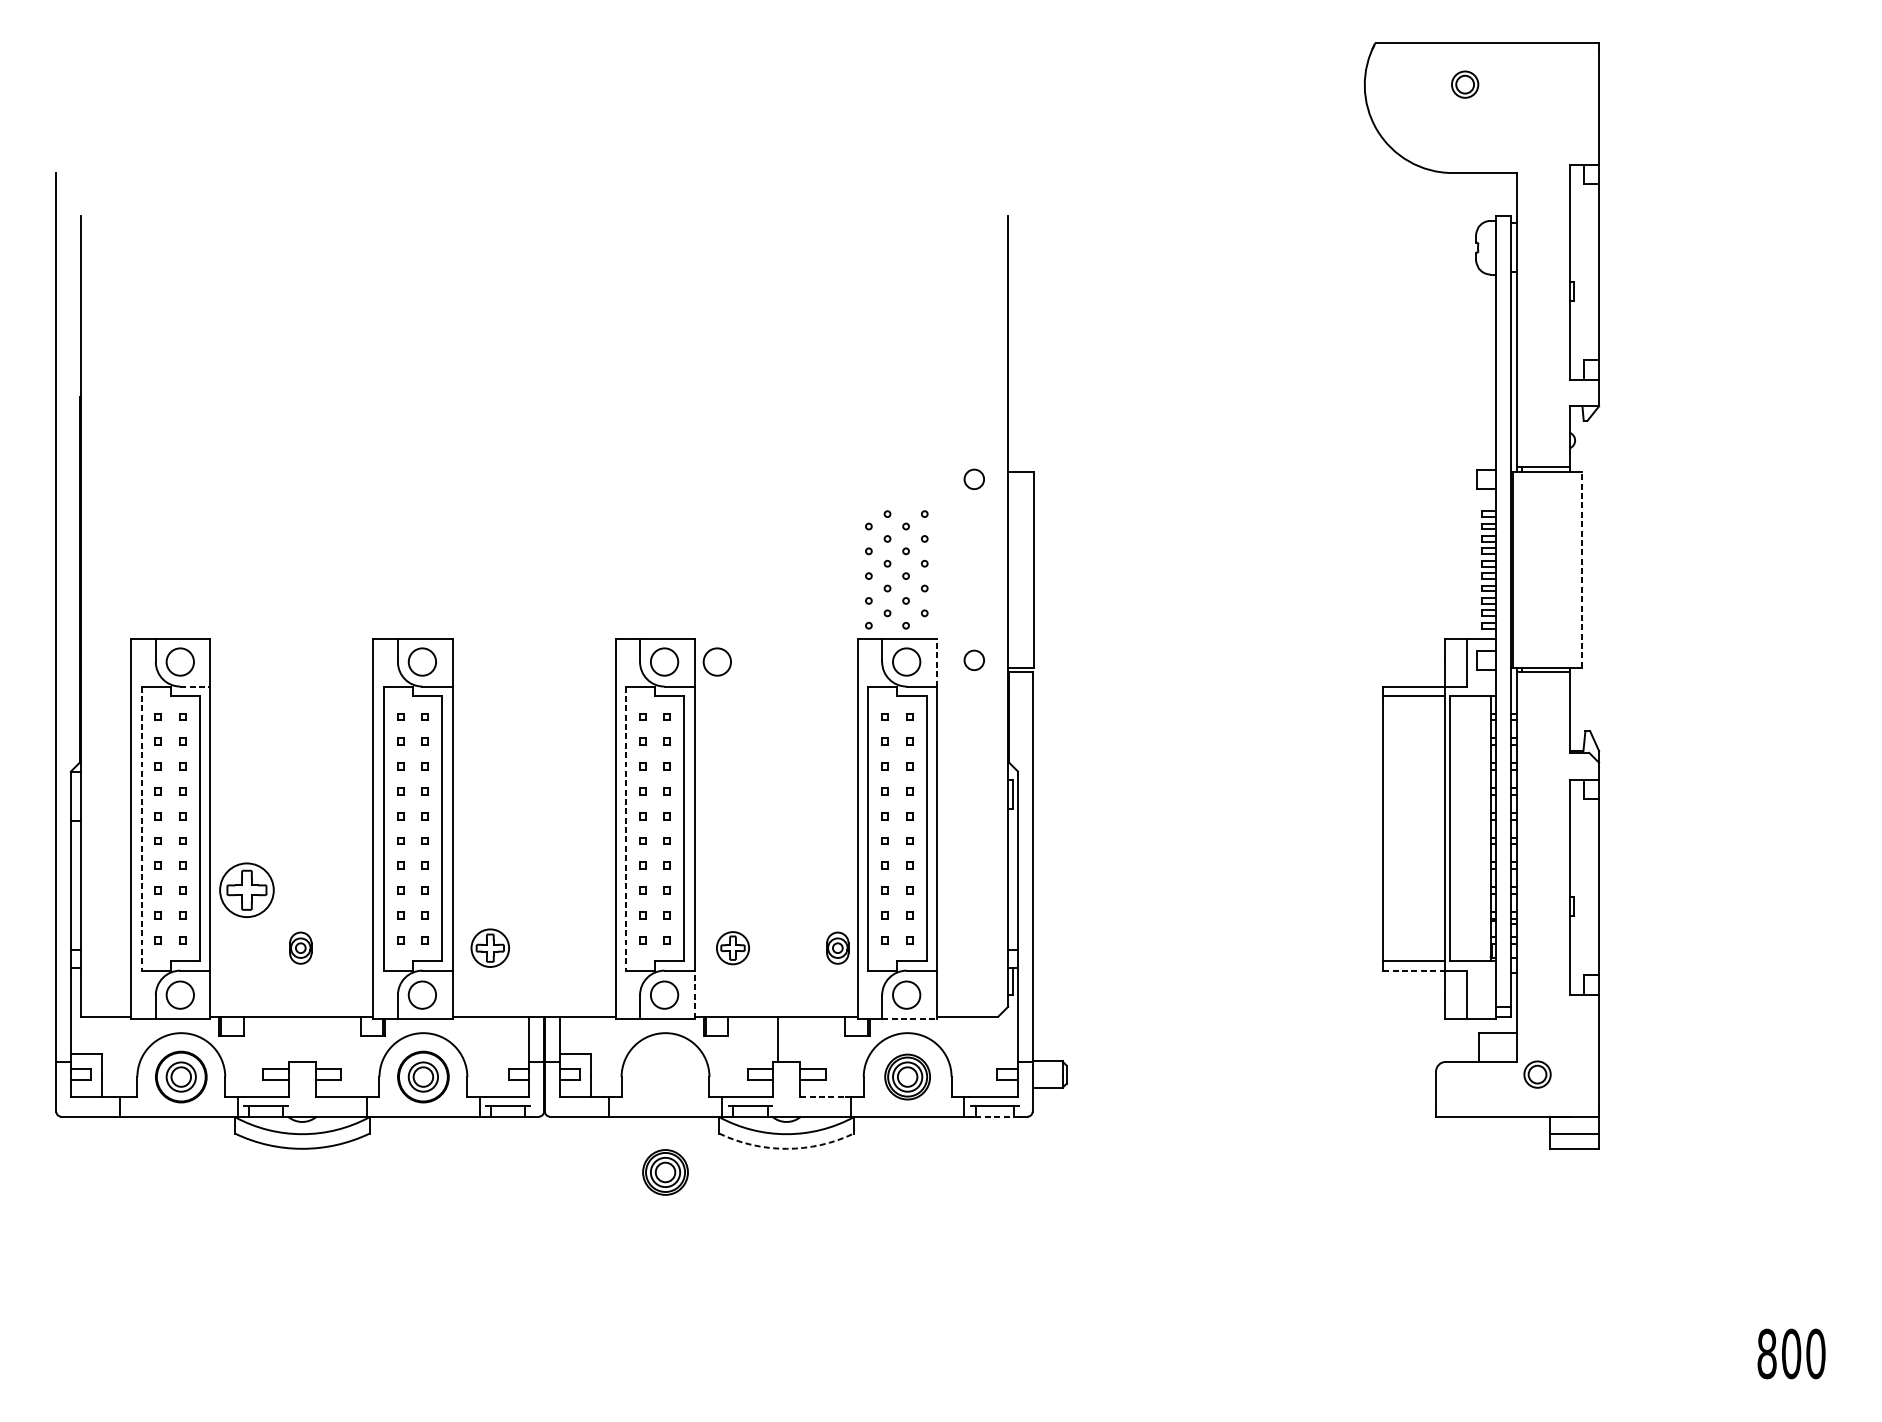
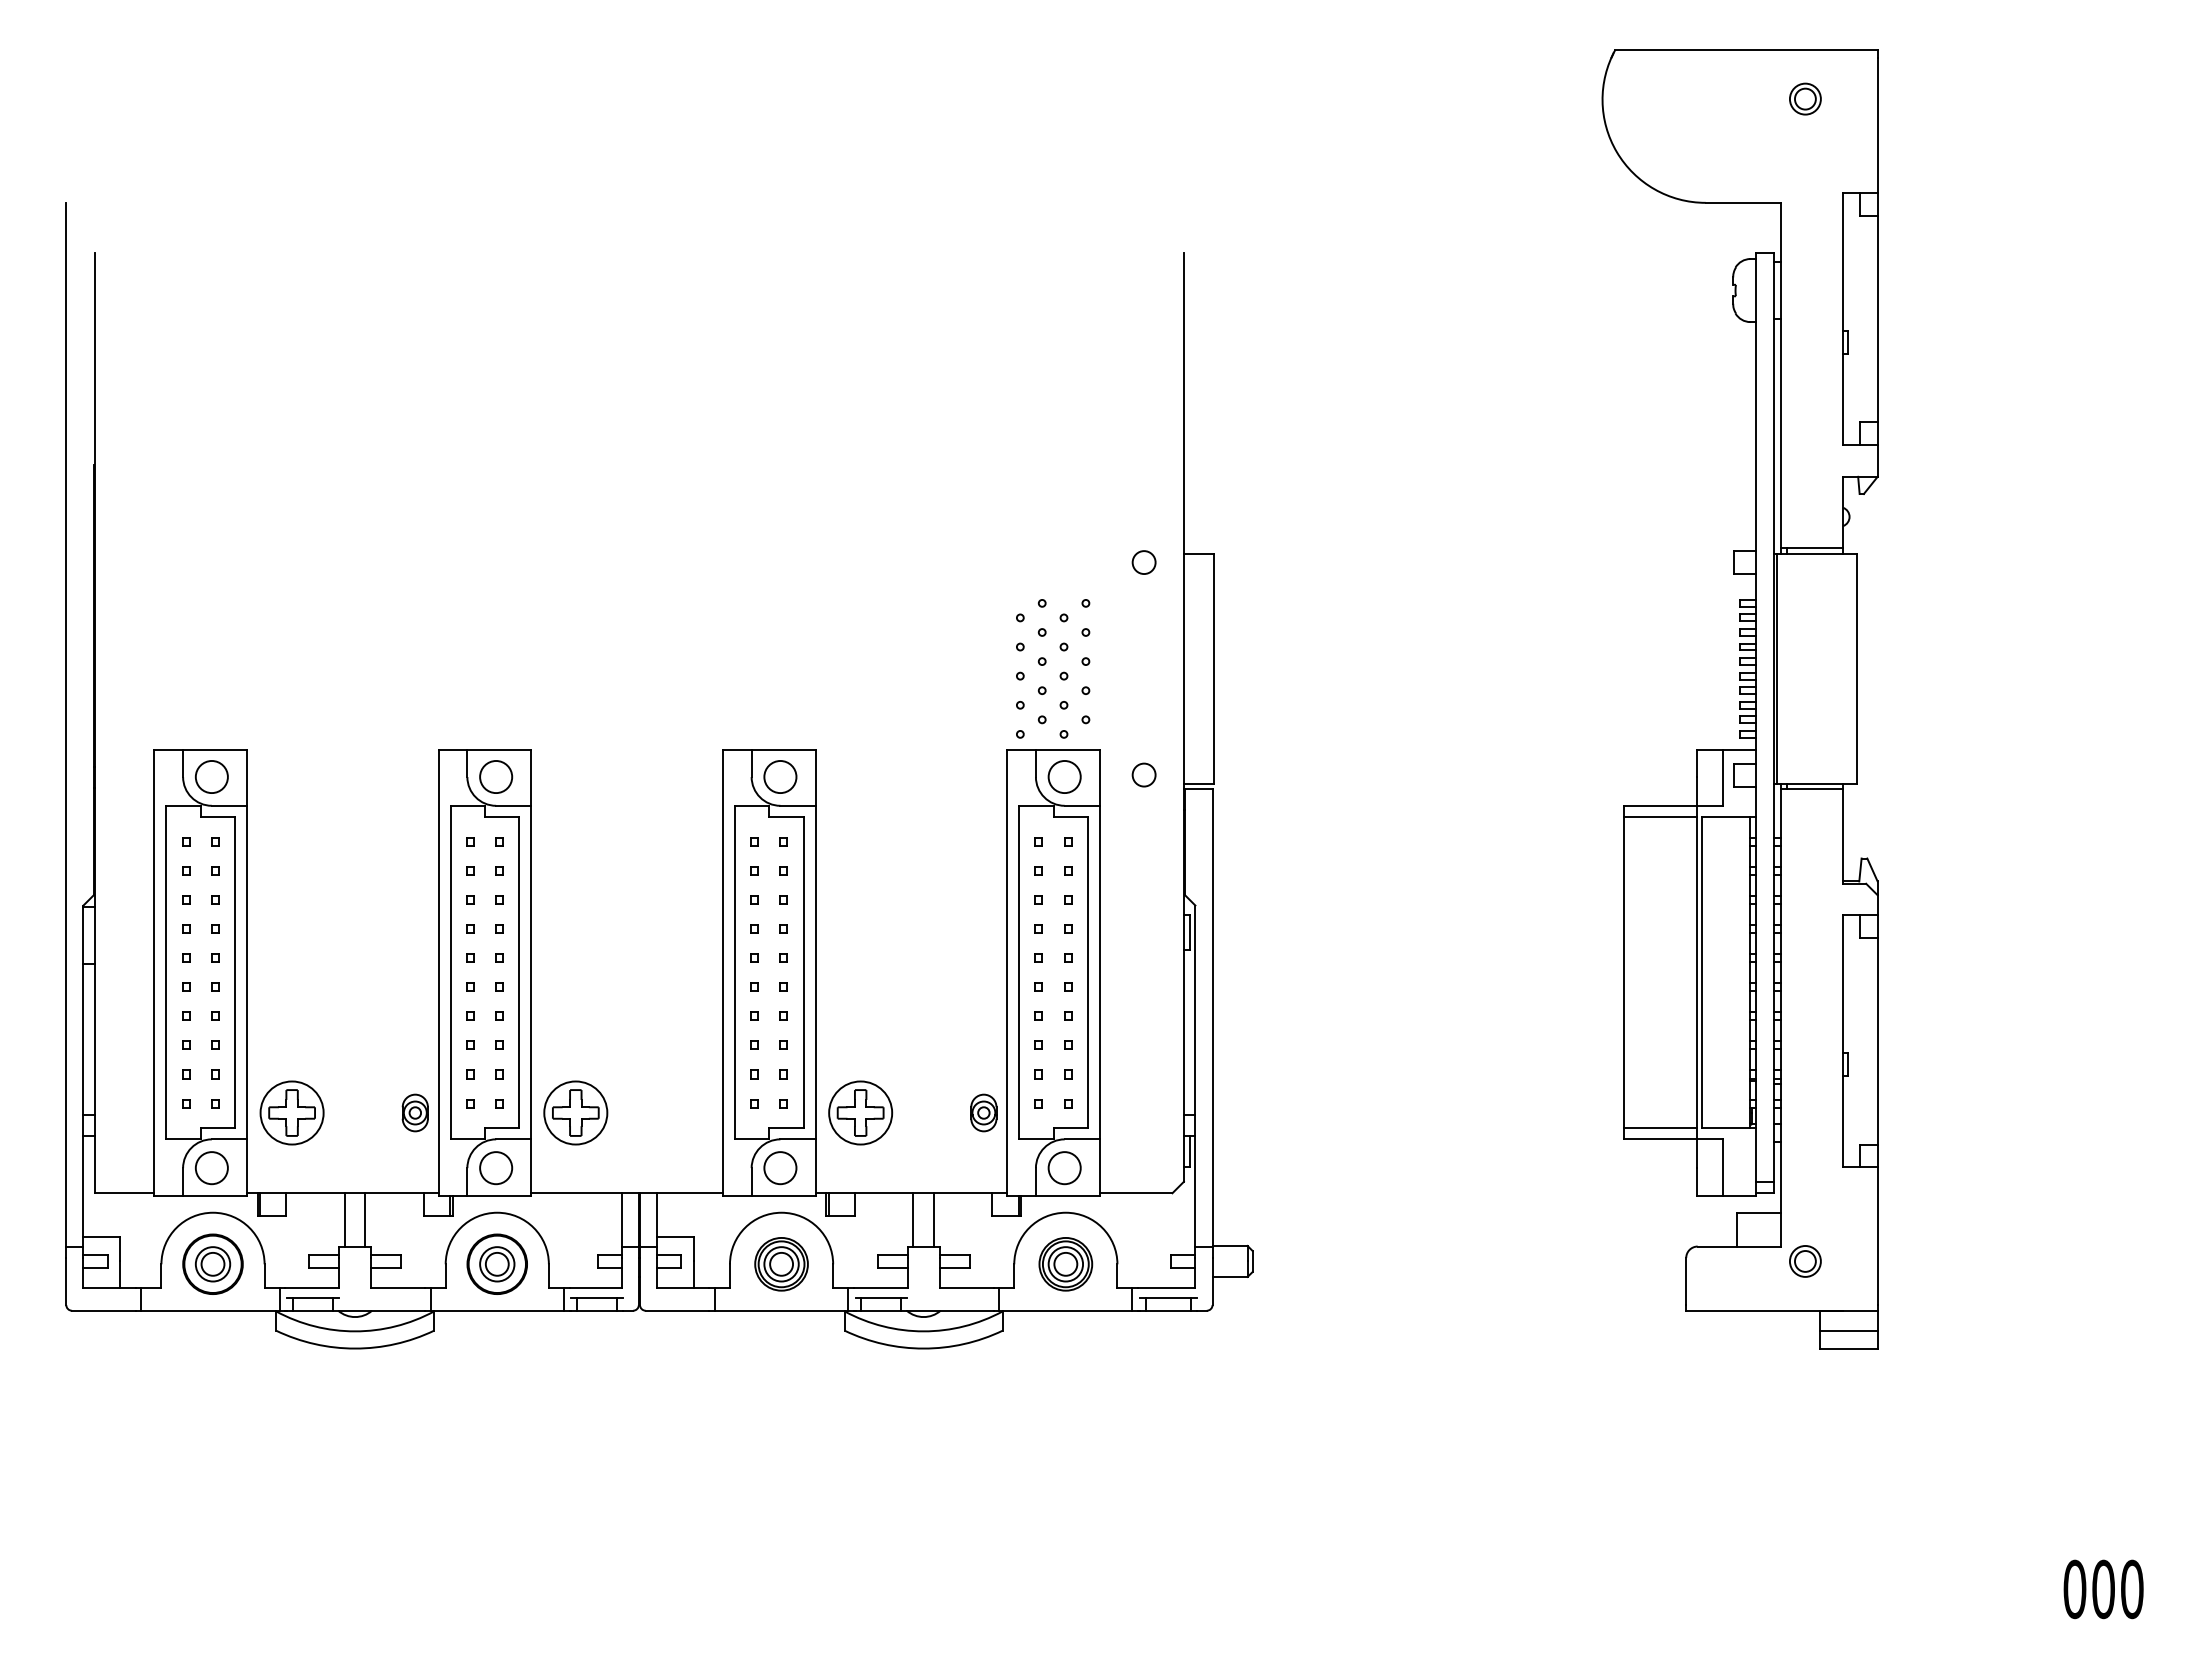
part: (1465, 84) -> (1805, 98), moved
line: (1581, 569) -> (1857, 668), dashed -> solid
circle: (717, 661) -> (842, 776), removed
line: (937, 662) -> (1100, 777), dashed -> solid
line: (195, 686) -> (229, 805), dashed -> solid
line: (141, 828) -> (166, 972), dashed -> solid
line: (625, 828) -> (734, 972), dashed -> solid
part: (246, 889) -> (291, 1112), moved
part: (300, 947) -> (414, 1112), moved
part: (490, 947) -> (575, 1112), size x1.43
part: (732, 947) -> (860, 1112), size x1.67
line: (1414, 970) -> (1660, 1139), dashed -> solid
line: (694, 993) -> (815, 1166), dashed -> solid
line: (909, 1018) -> (1068, 1195), dashed -> solid
line: (293, 1038) -> (344, 1219), added
line: (311, 1038) -> (365, 1219), added
line: (795, 1038) -> (934, 1219), added
line: (823, 1096) -> (966, 1287), dashed -> solid
line: (995, 1116) -> (1168, 1310), dashed -> solid
arc: (786, 1148) -> (923, 1348), dashed -> solid
part: (665, 1172) -> (781, 1264), moved
text: (1766, 1354) -> (2074, 1589), 800 -> 000

